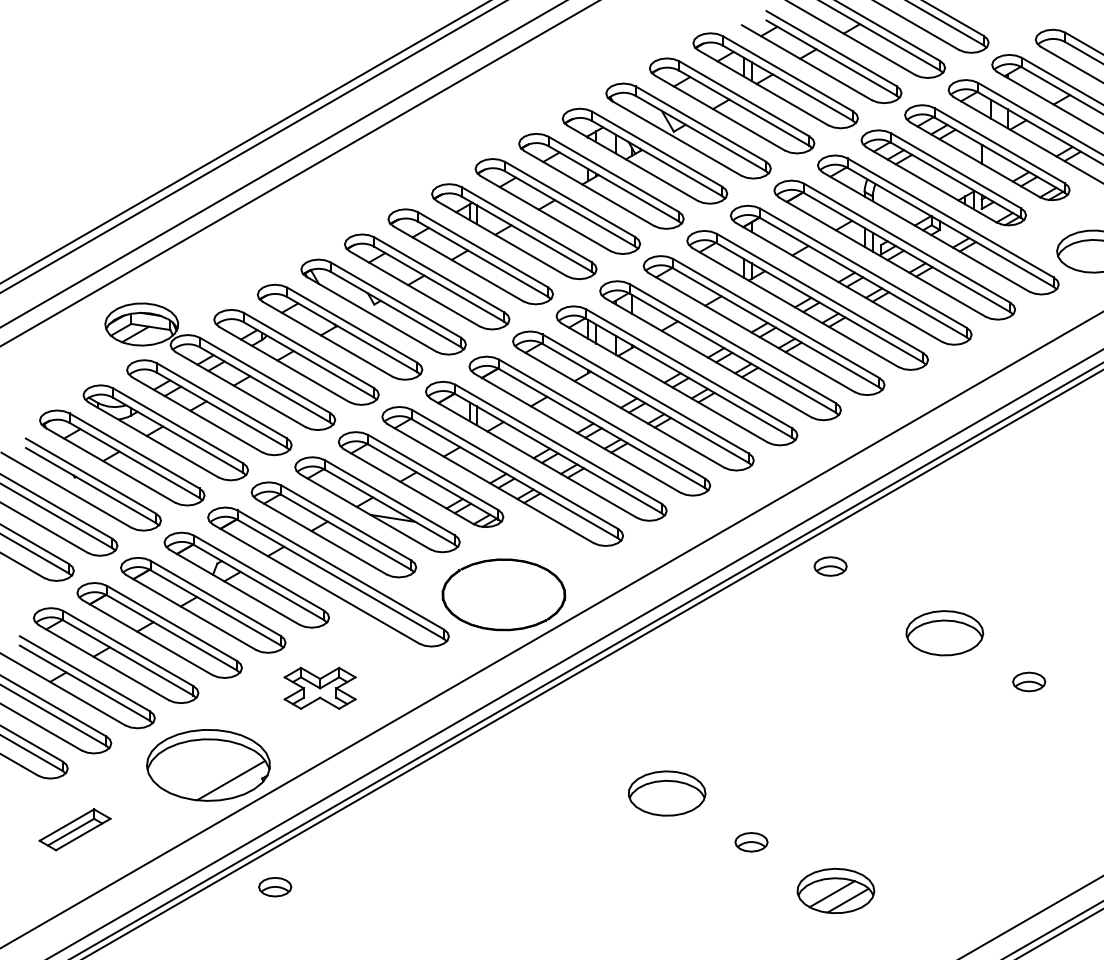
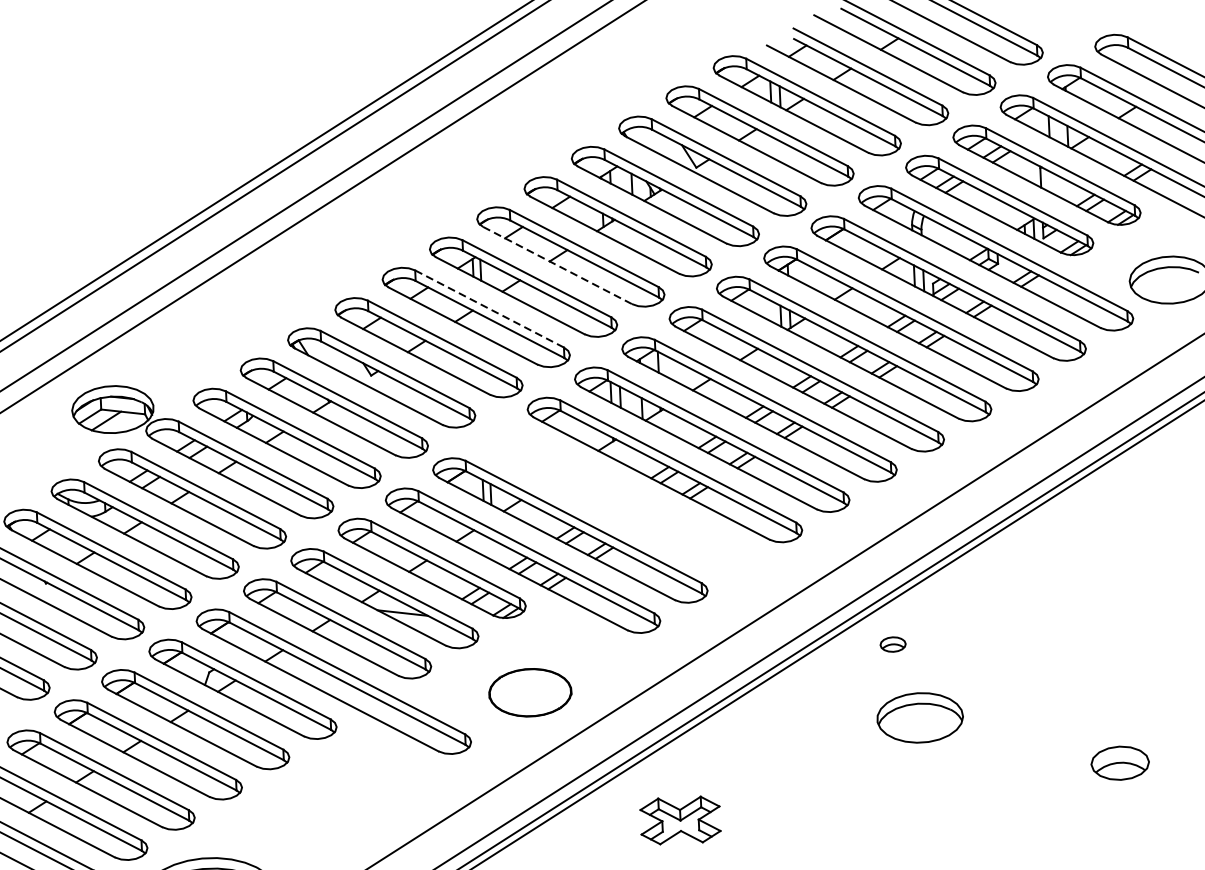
line: (546, 213) -> (558, 265), solid -> dashed
line: (482, 249) -> (488, 308), solid -> dashed
part: (589, 425) -> (617, 499), removed
part: (830, 566) -> (893, 644), size x0.7
part: (503, 594) -> (529, 692), size x0.6
part: (944, 633) -> (919, 718), moved
part: (1029, 681) -> (1120, 762), size x1.6
part: (319, 687) -> (679, 819), moved

